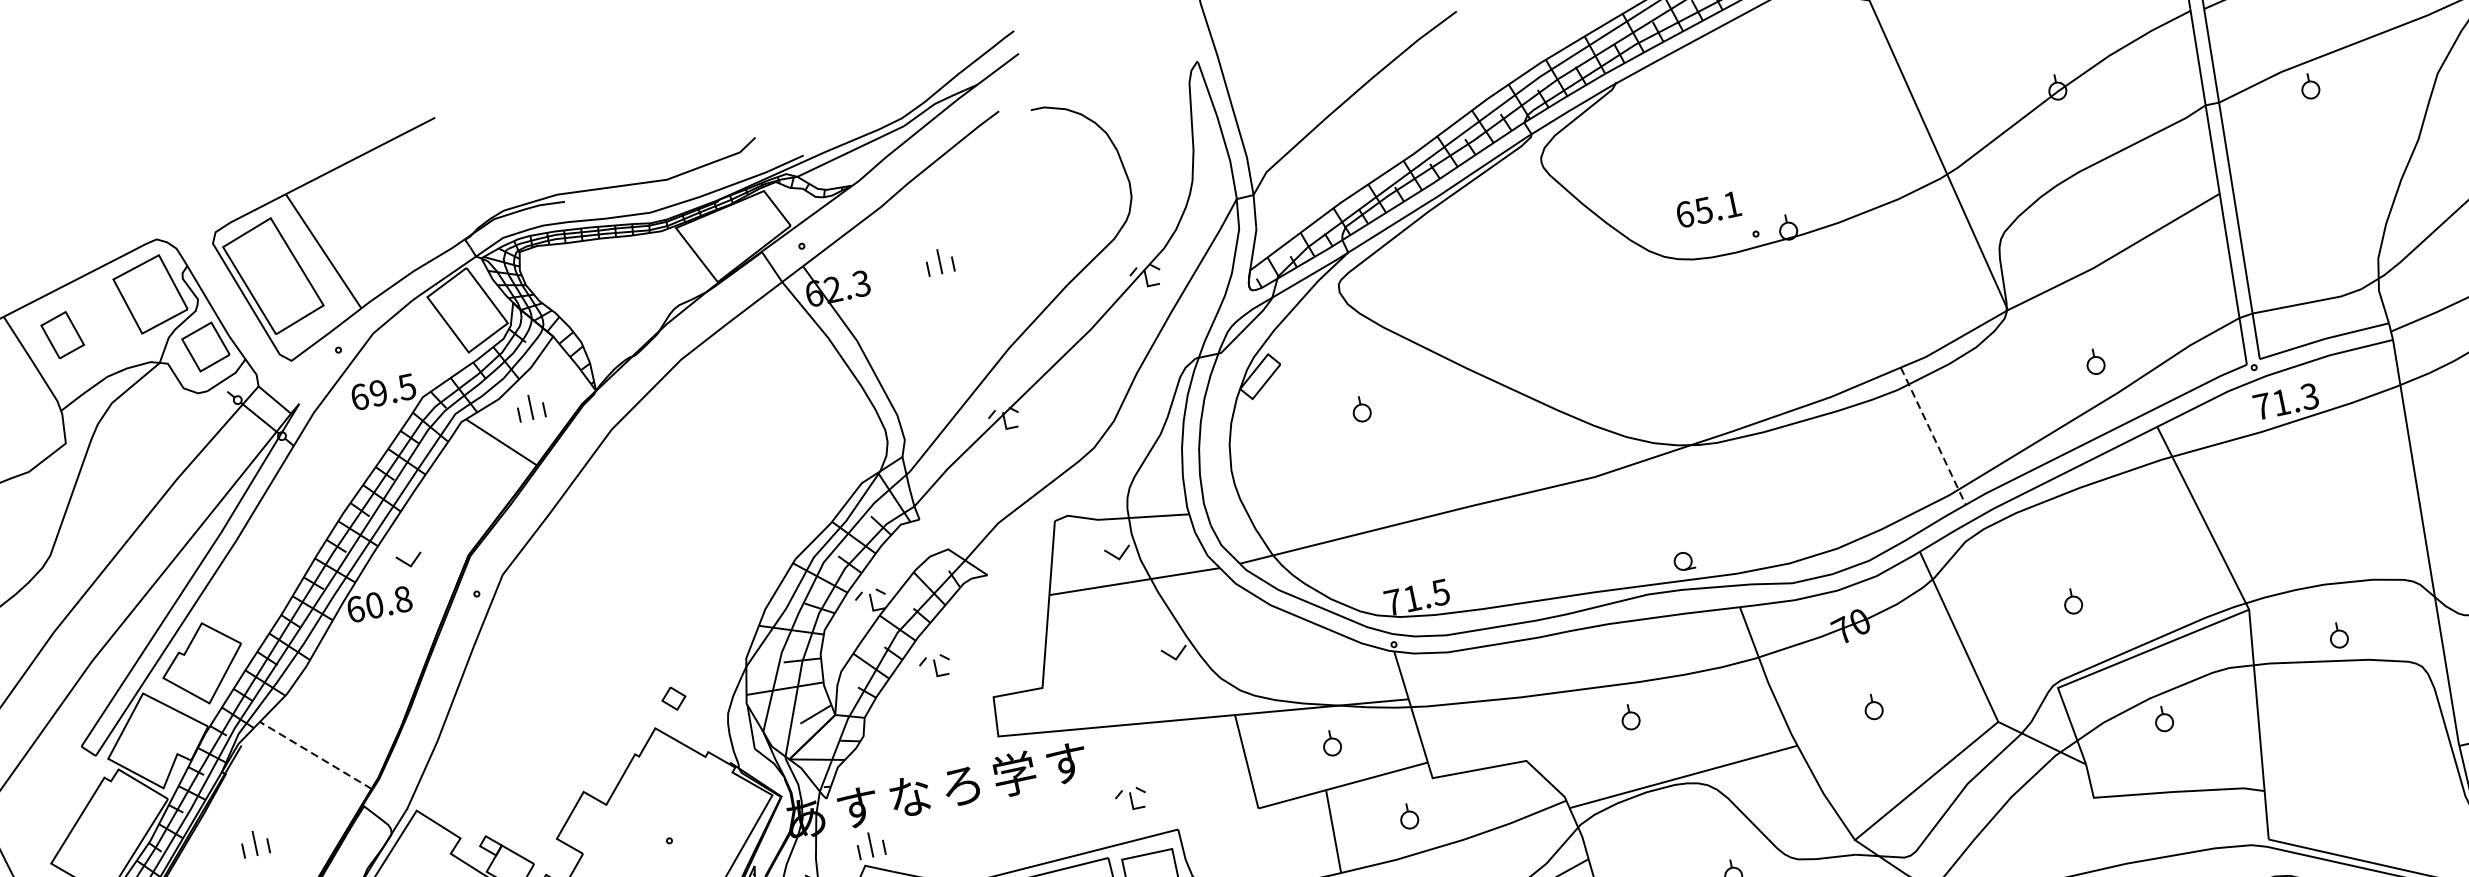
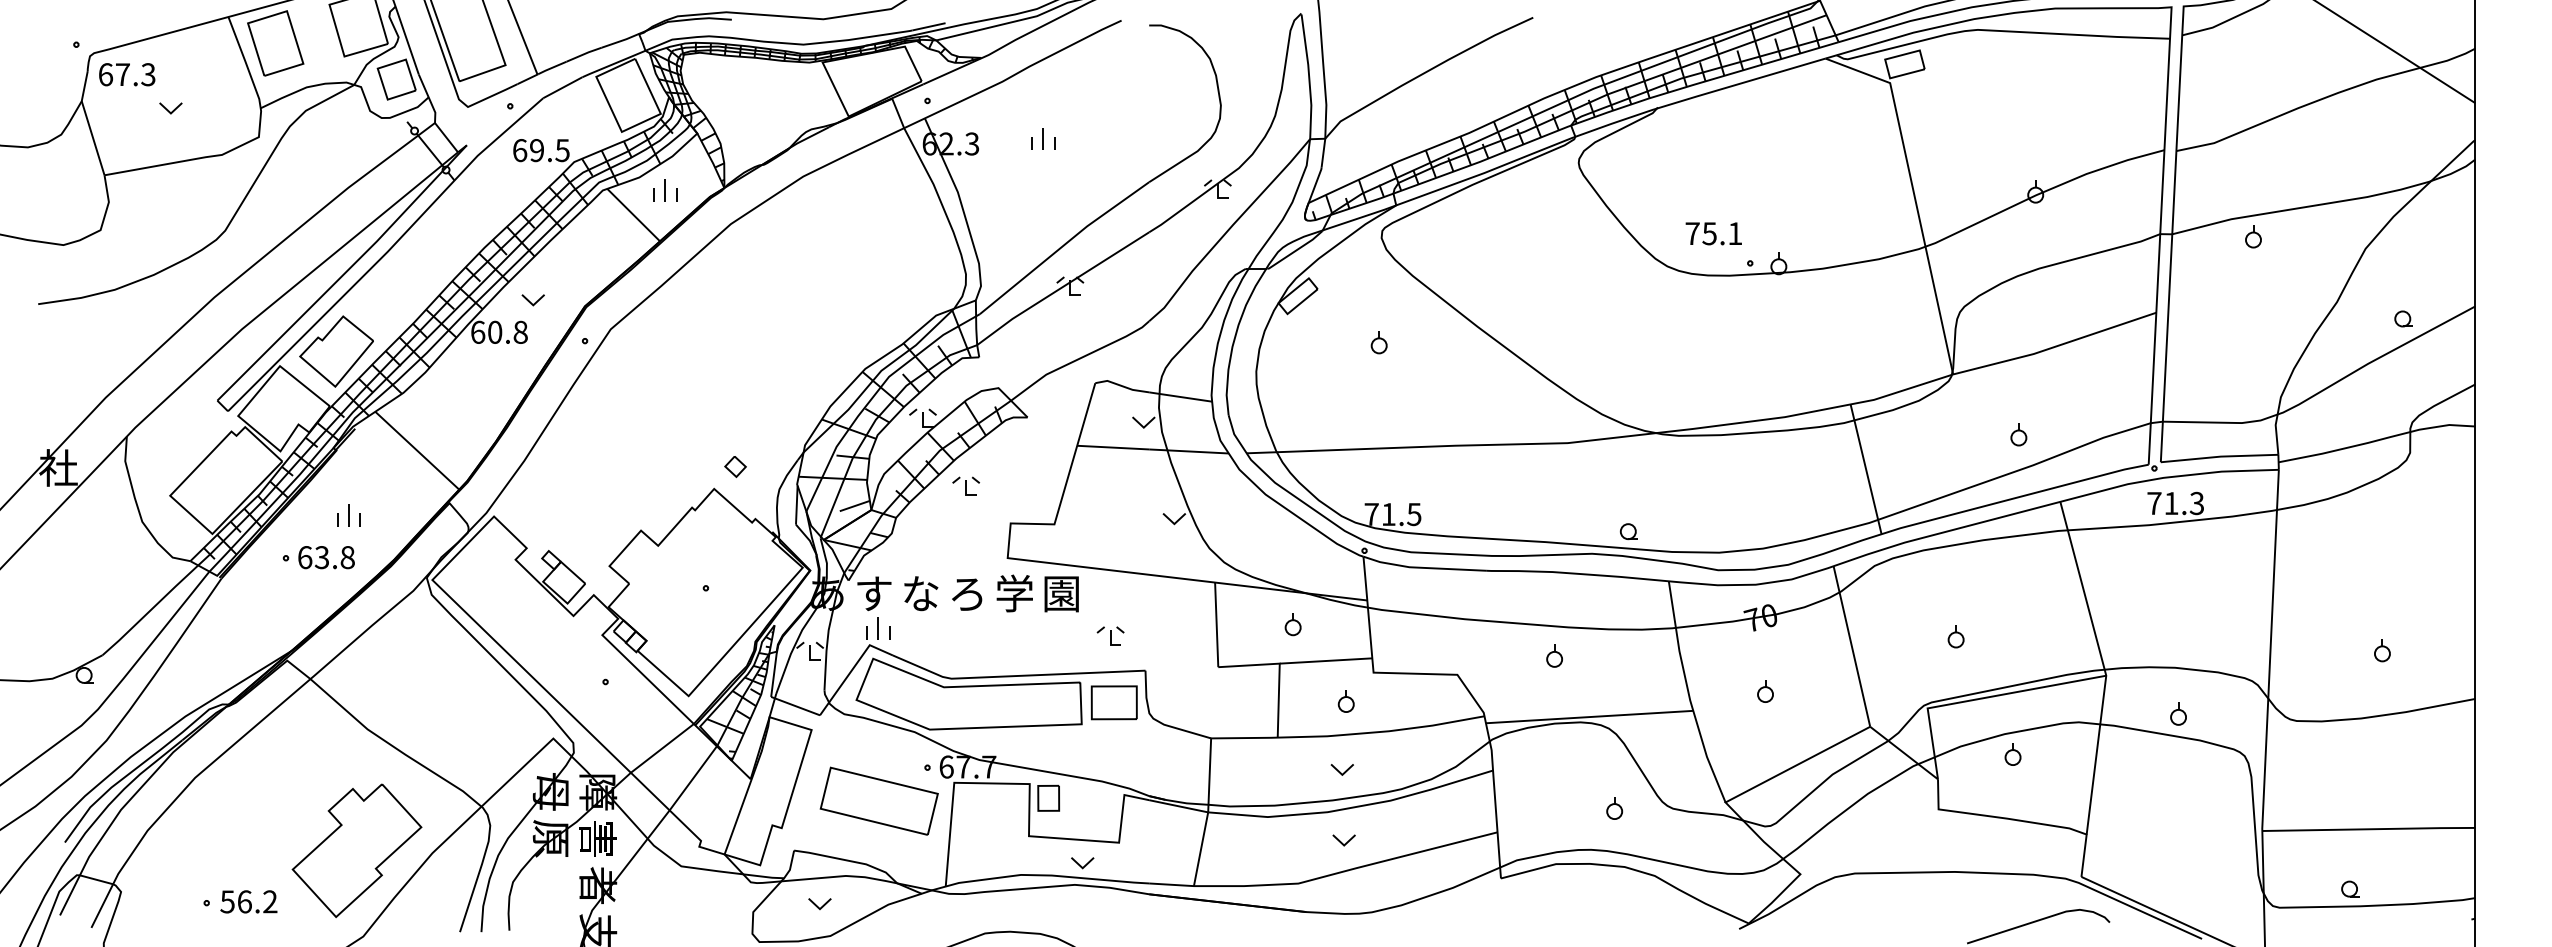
text: (1684, 214) -> (1692, 233), 65.1 -> 75.1
part: (62, 335) -> (275, 43), size x1.67
line: (1933, 436) -> (1866, 469), dashed -> solid
line: (314, 755) -> (416, 450), dashed -> solid
text: (1066, 764) -> (1061, 594), す -> 園

